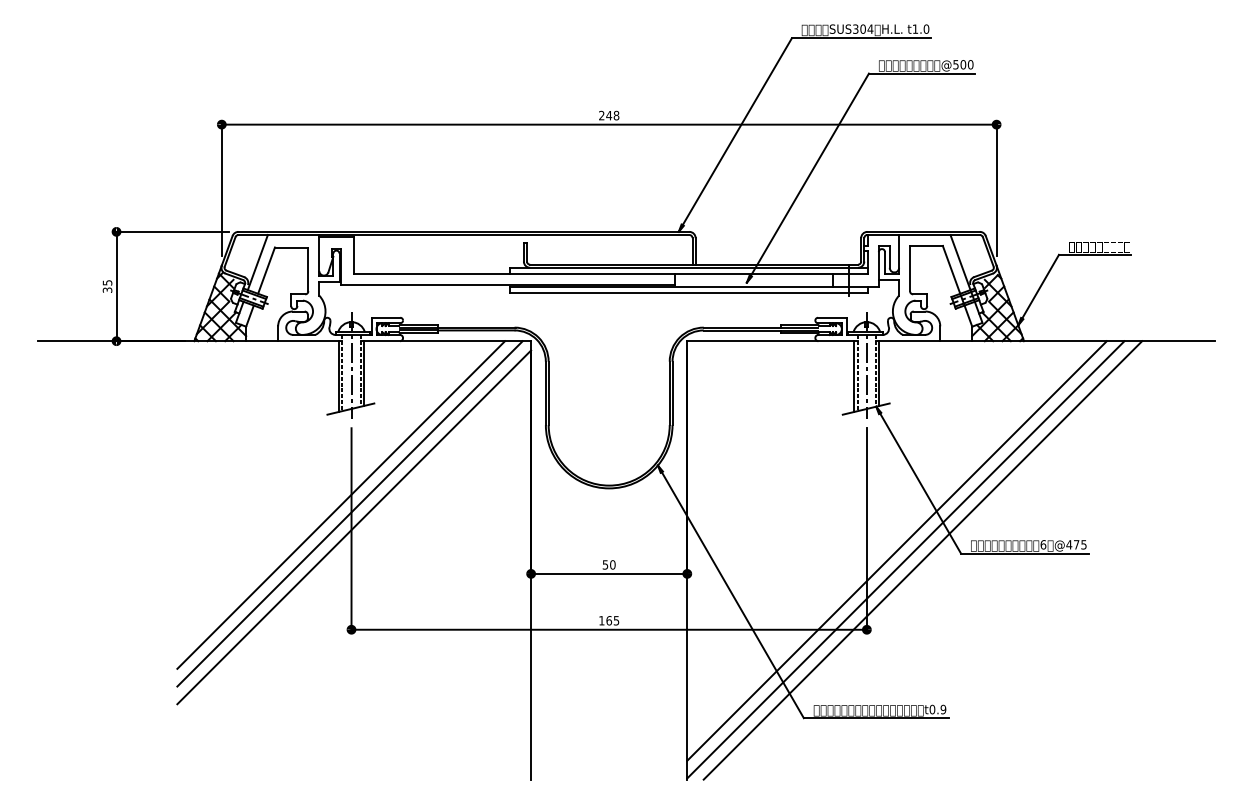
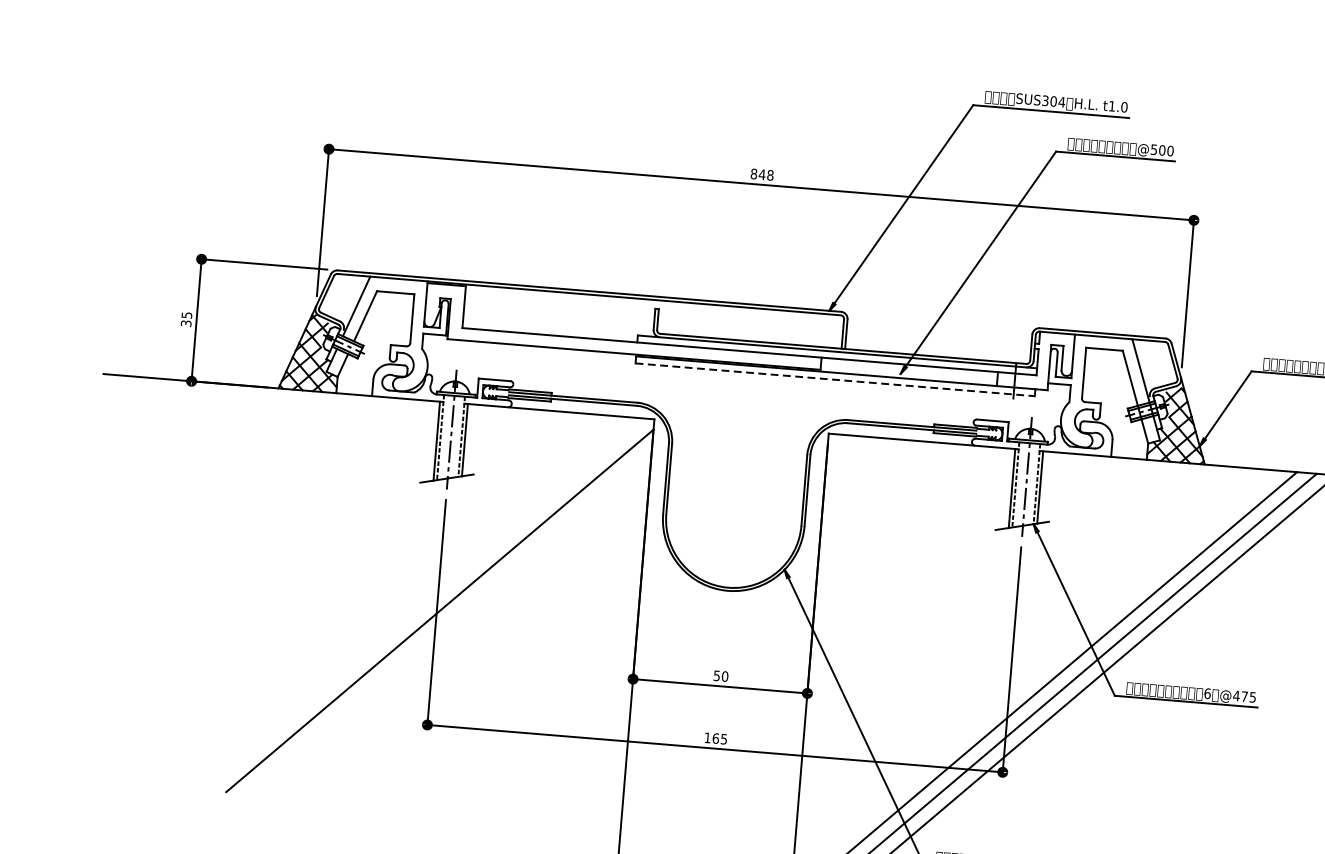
text: (601, 115) -> (753, 173), 248 -> 848
line: (689, 292) -> (835, 379), solid -> dashed
line: (341, 504) -> (427, 584), removed
line: (349, 513) -> (435, 595), removed

